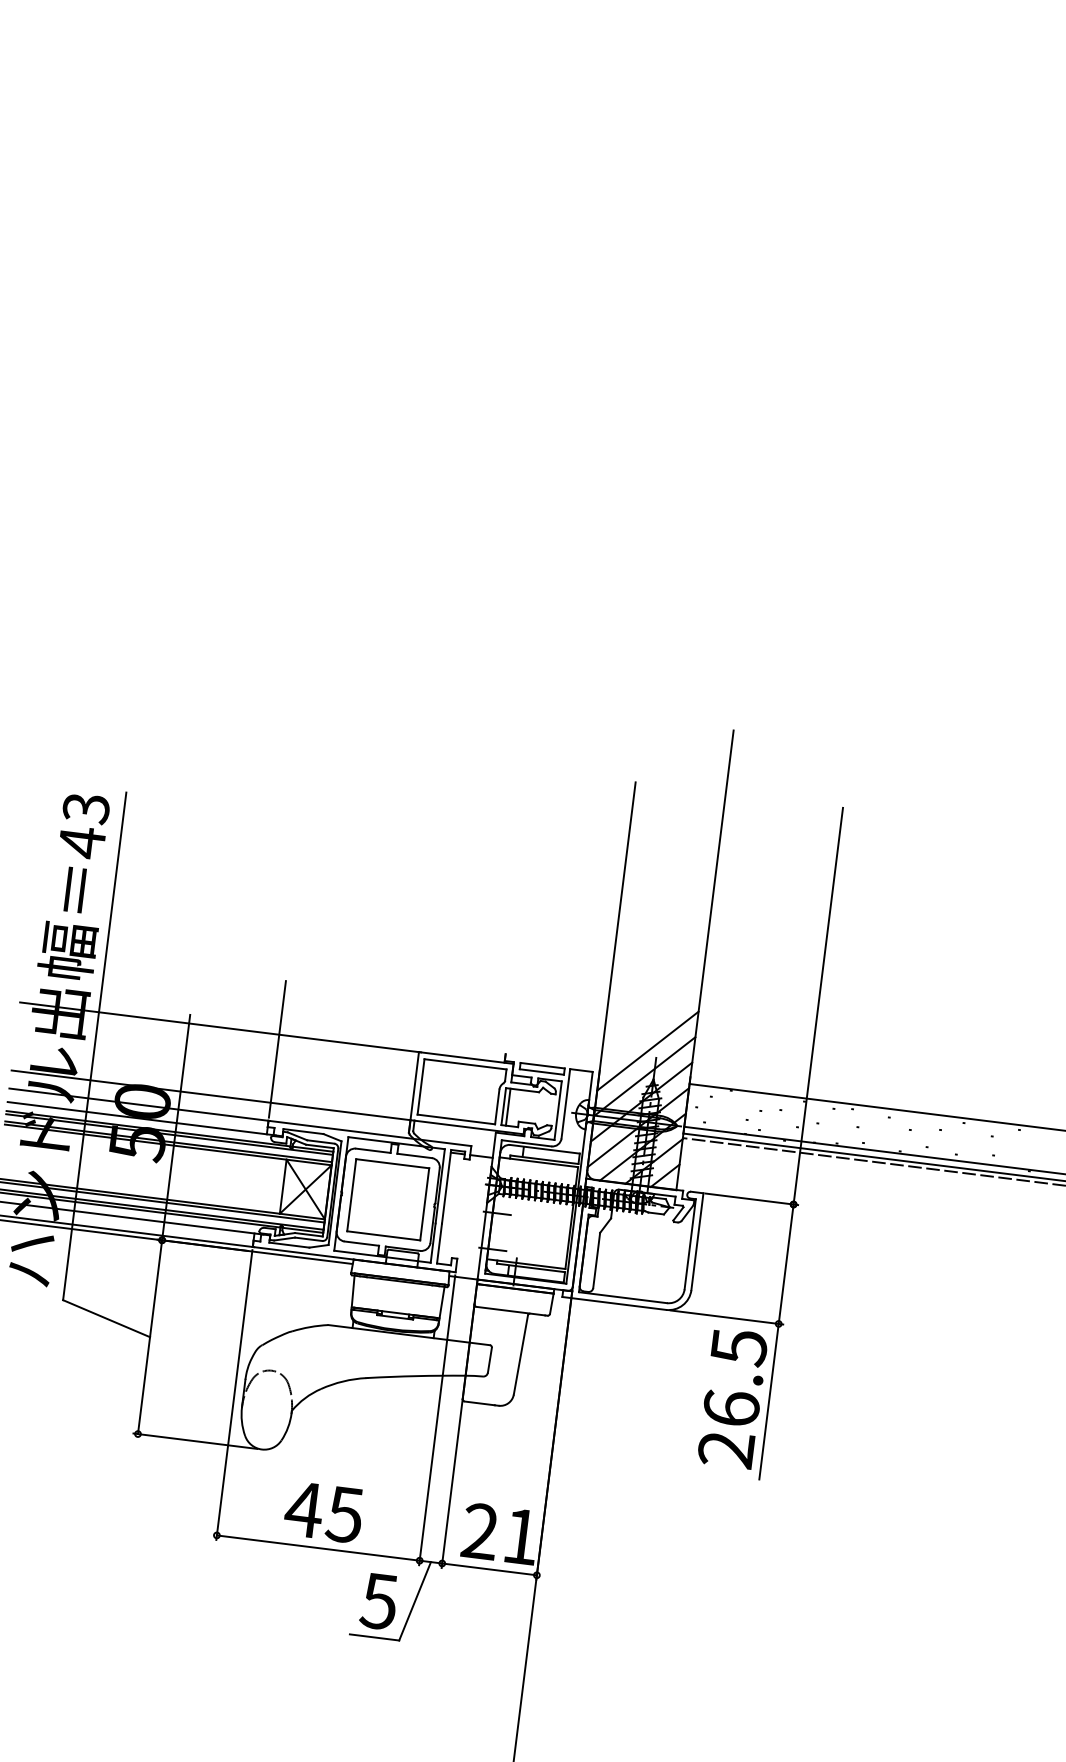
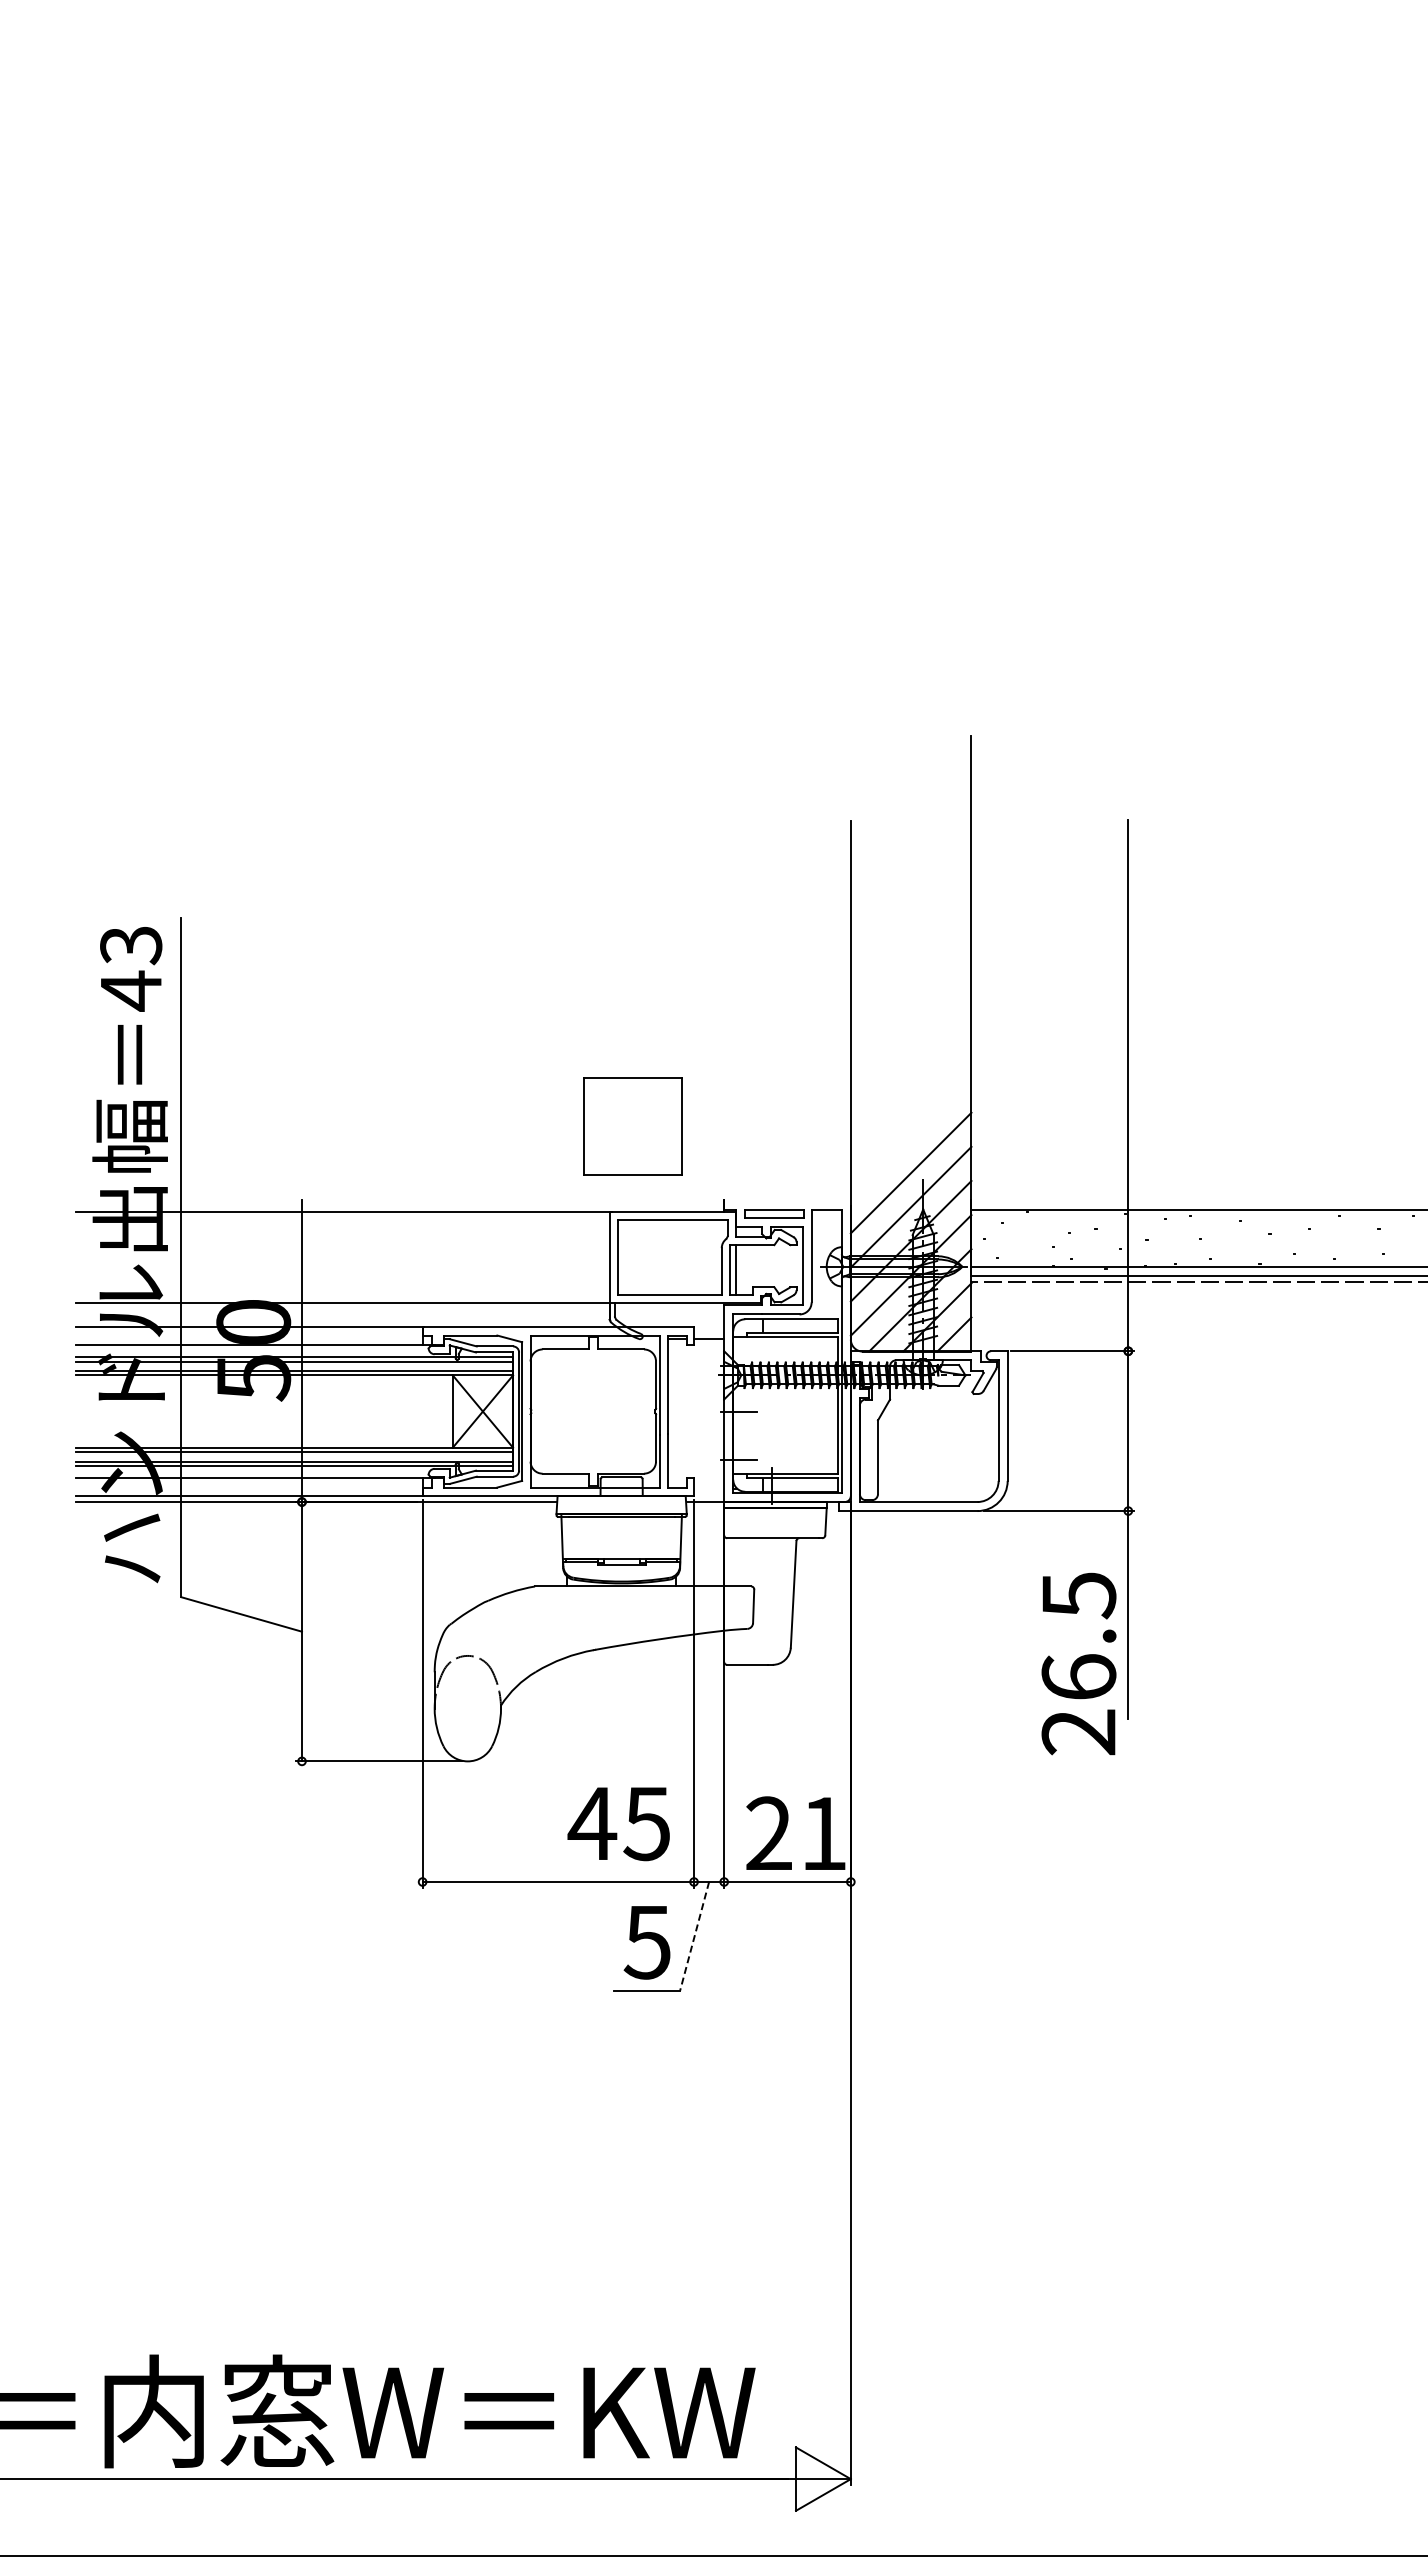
line: (277, 1049) -> (422, 1231), removed
part: (387, 1199) -> (632, 1126), moved
text: (732, 1398) -> (1078, 1663), moved
text: (323, 1512) -> (618, 1824), moved
line: (414, 1601) -> (694, 1936), solid -> dashed

